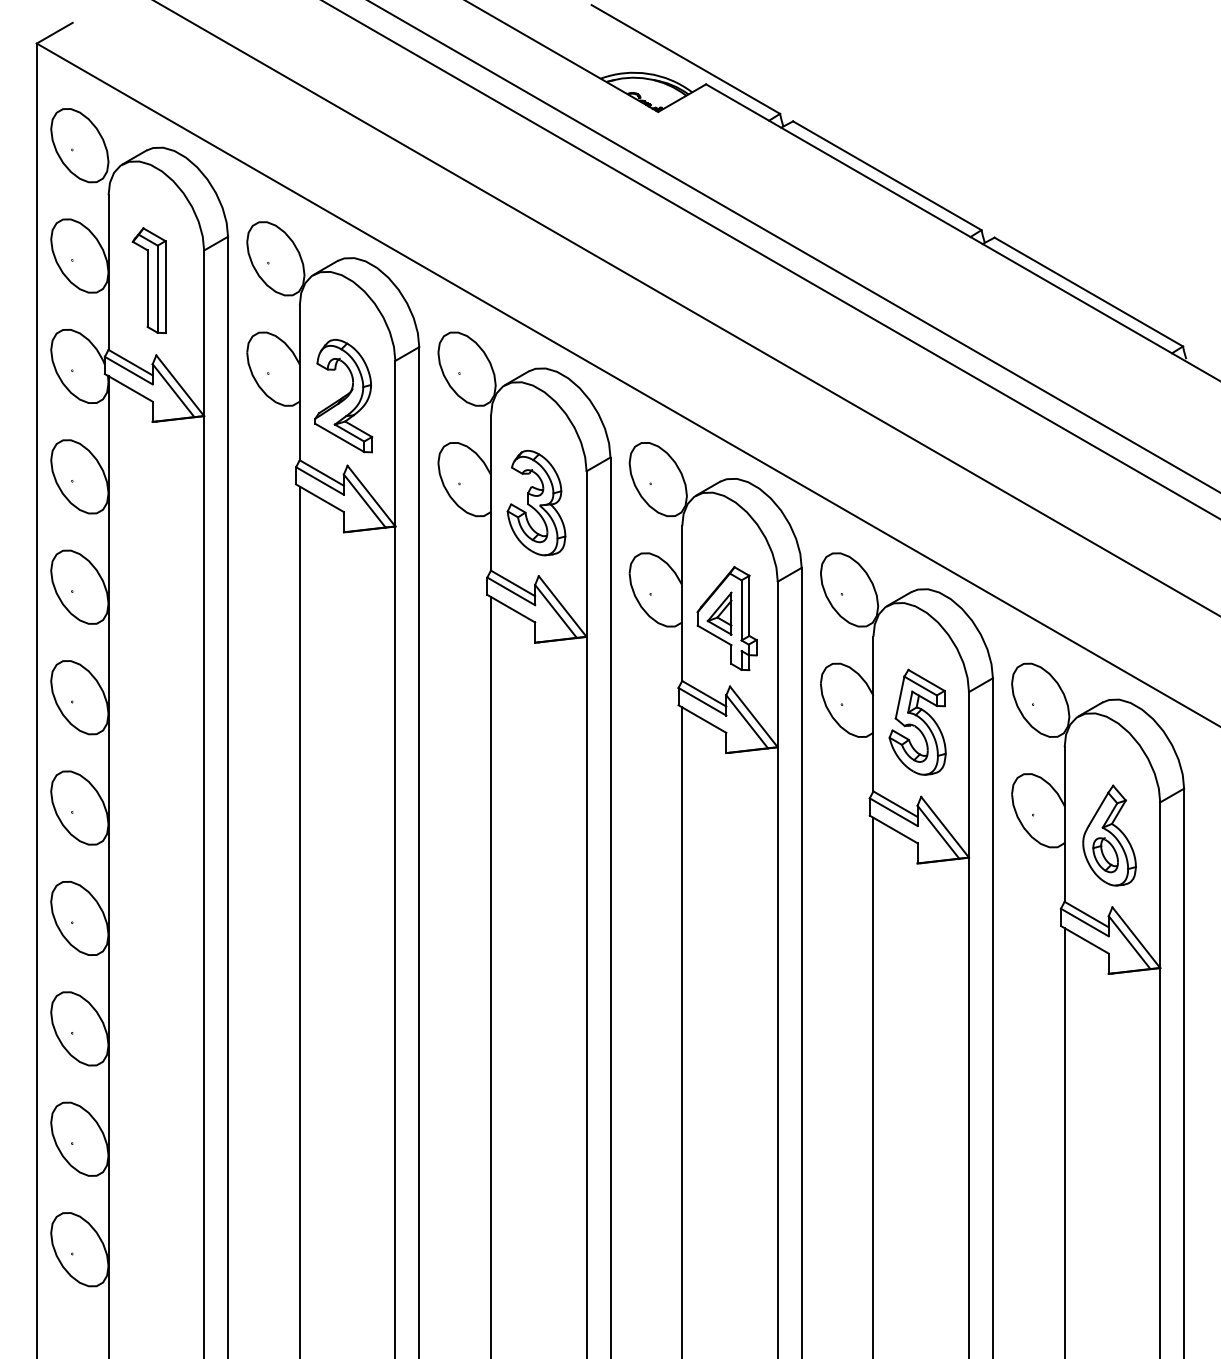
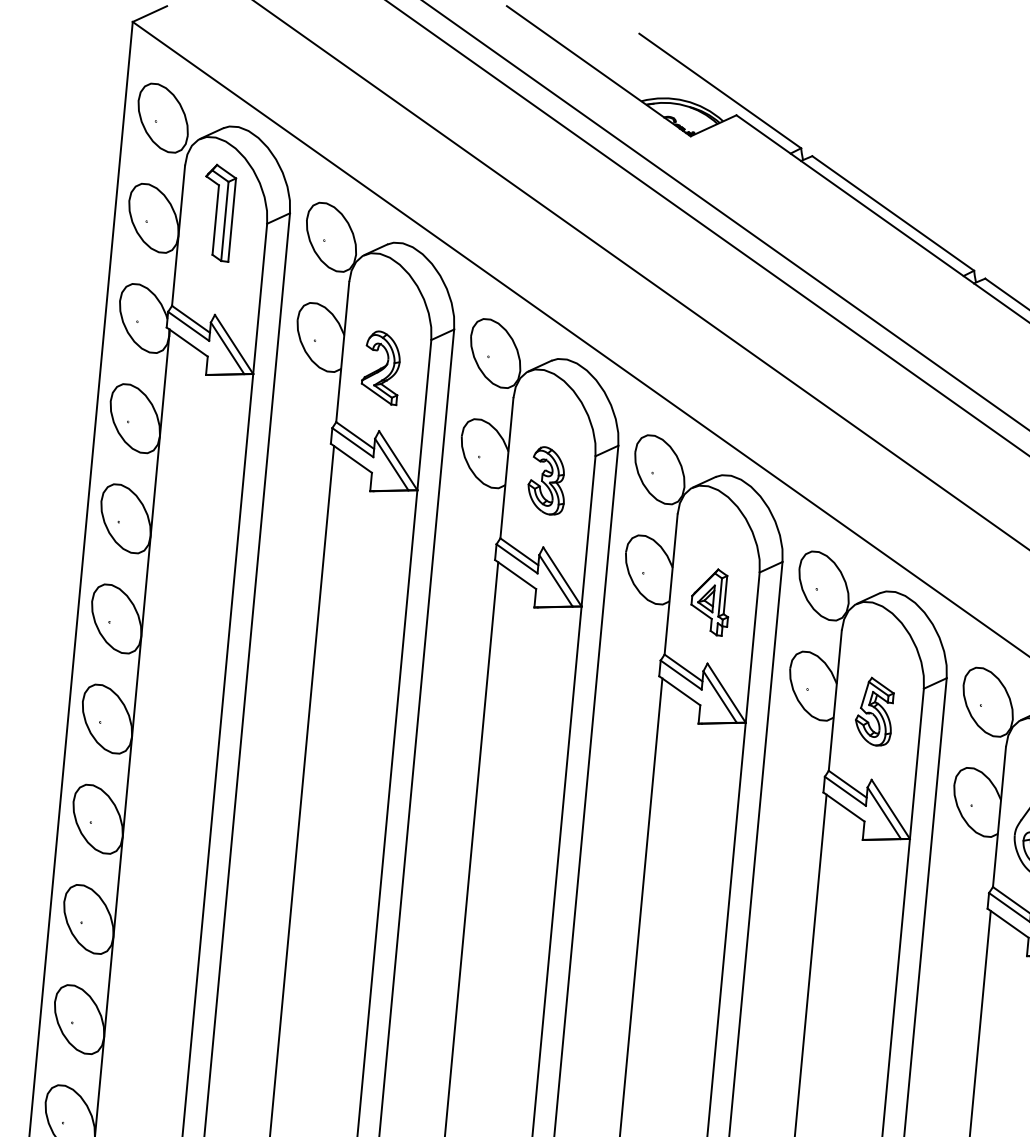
part: (148, 280) -> (217, 212), moved
part: (343, 396) -> (381, 367), size x0.7
part: (536, 502) -> (547, 480), size x0.7
part: (726, 618) -> (710, 601), size x0.7
part: (917, 721) -> (874, 711), size x0.7

